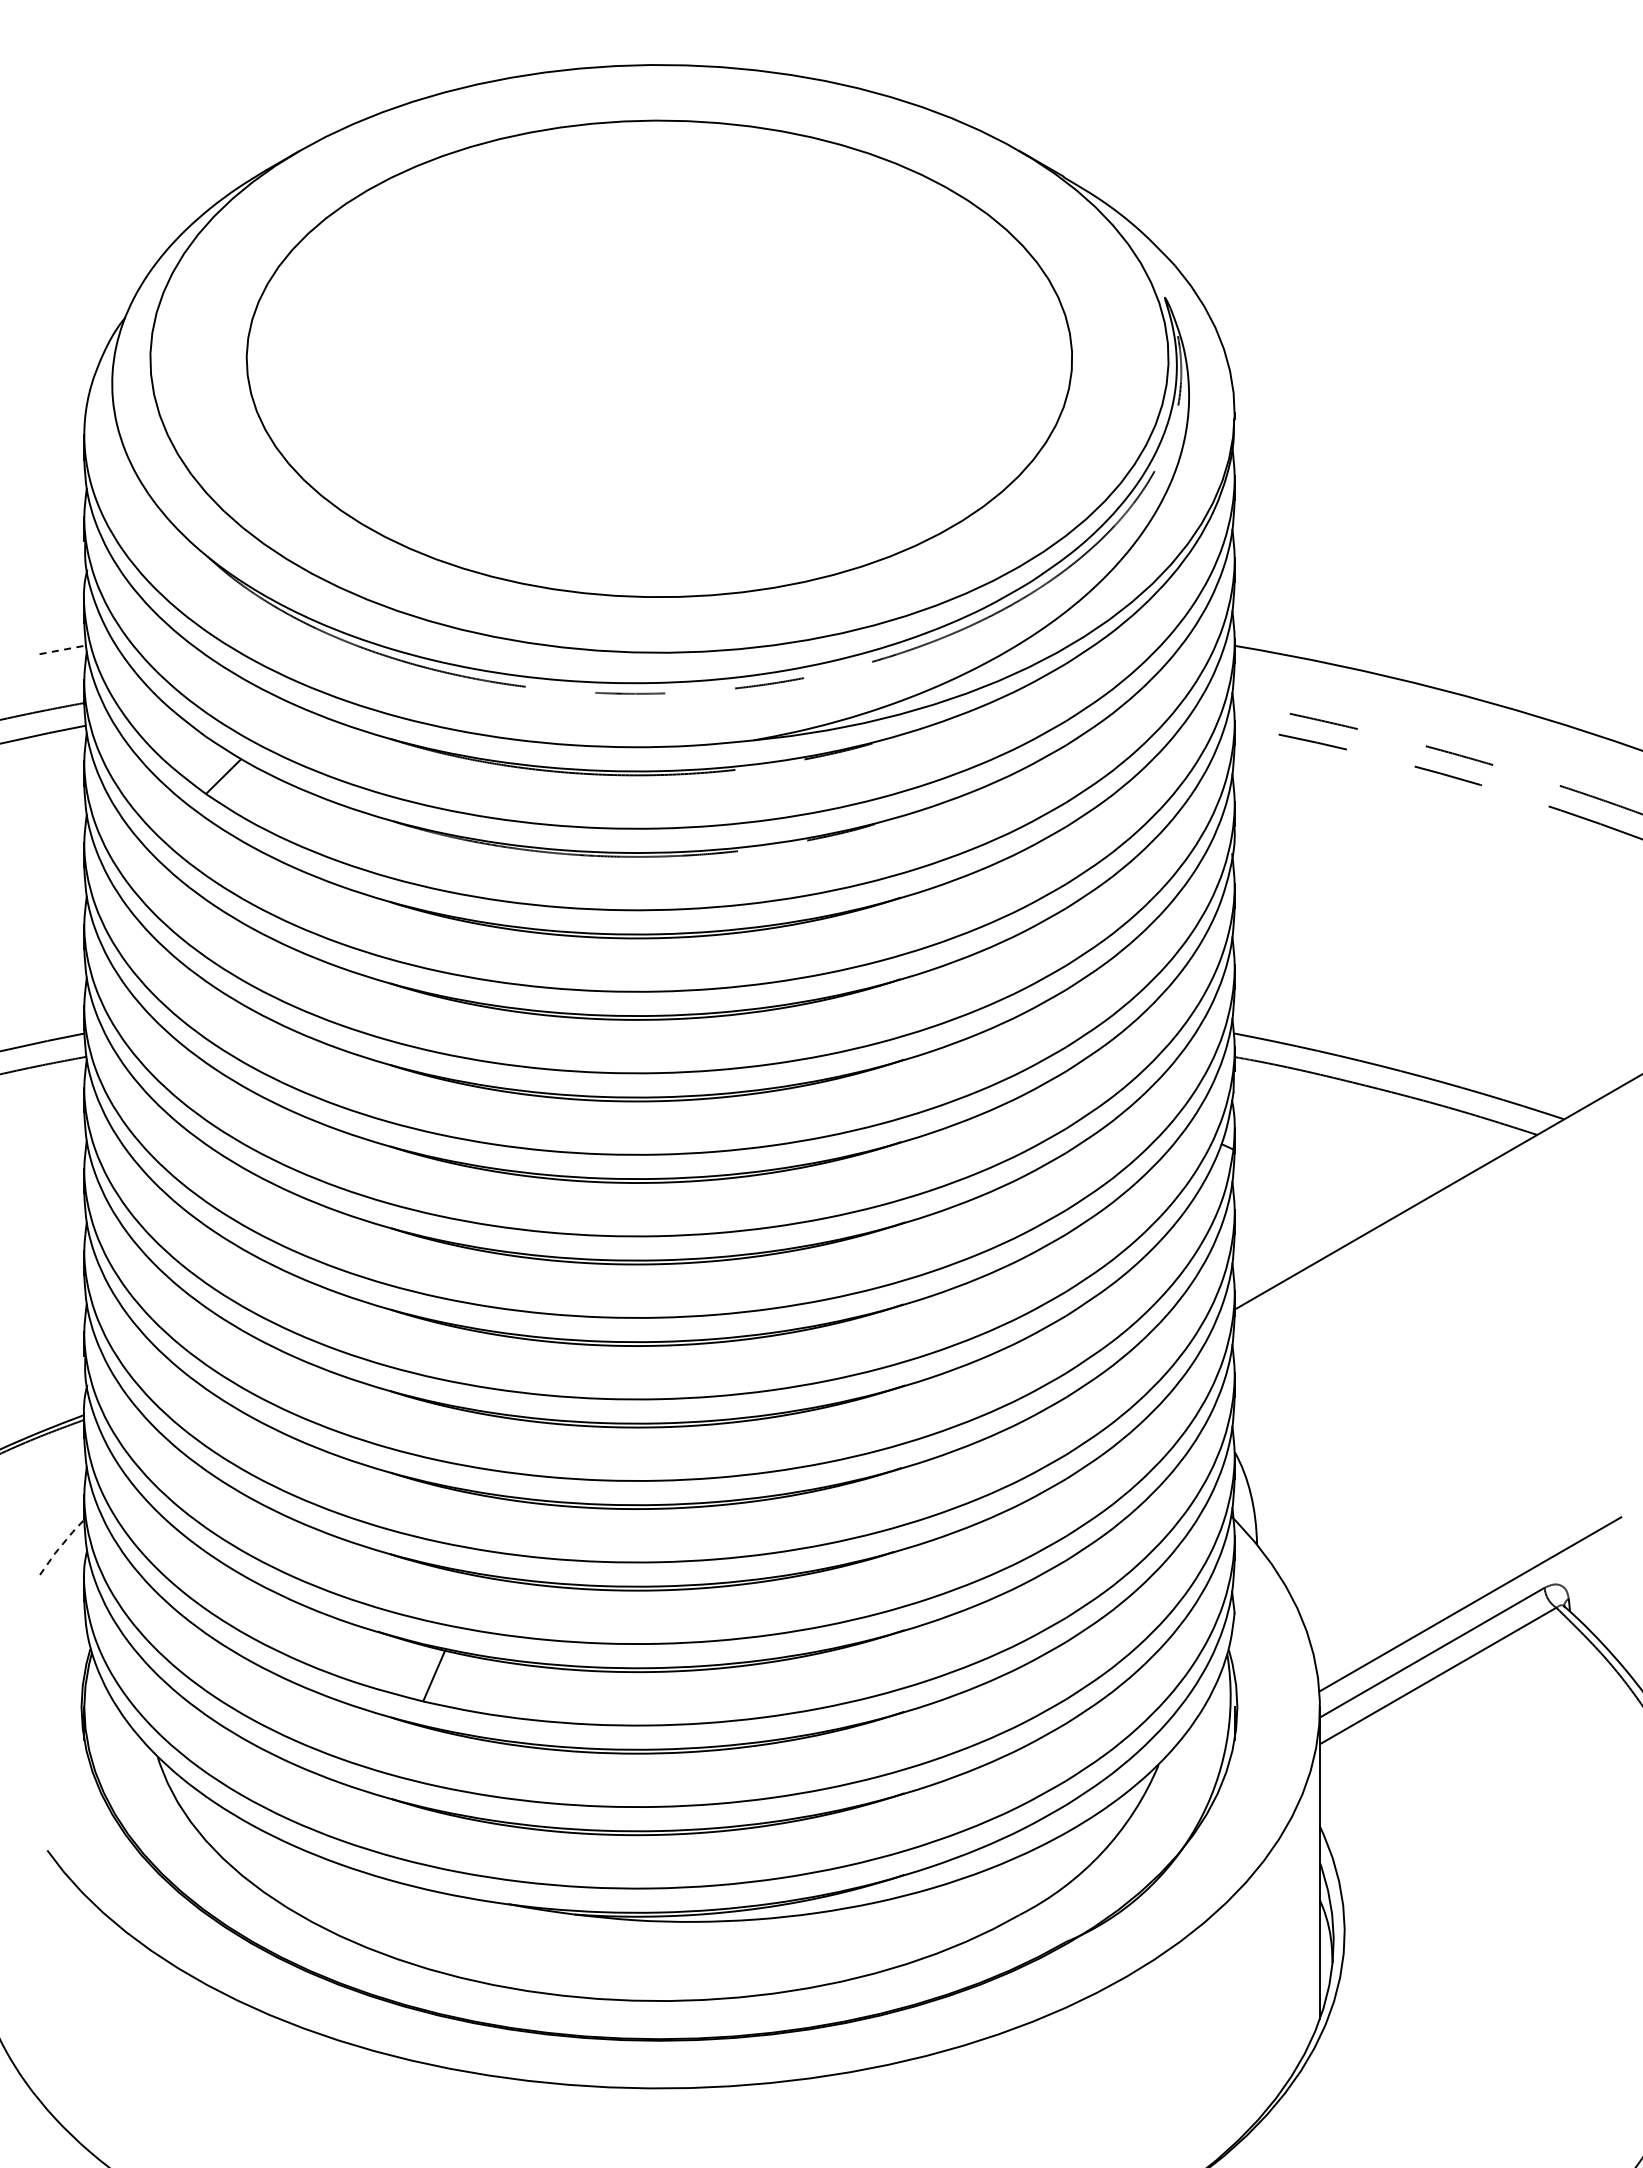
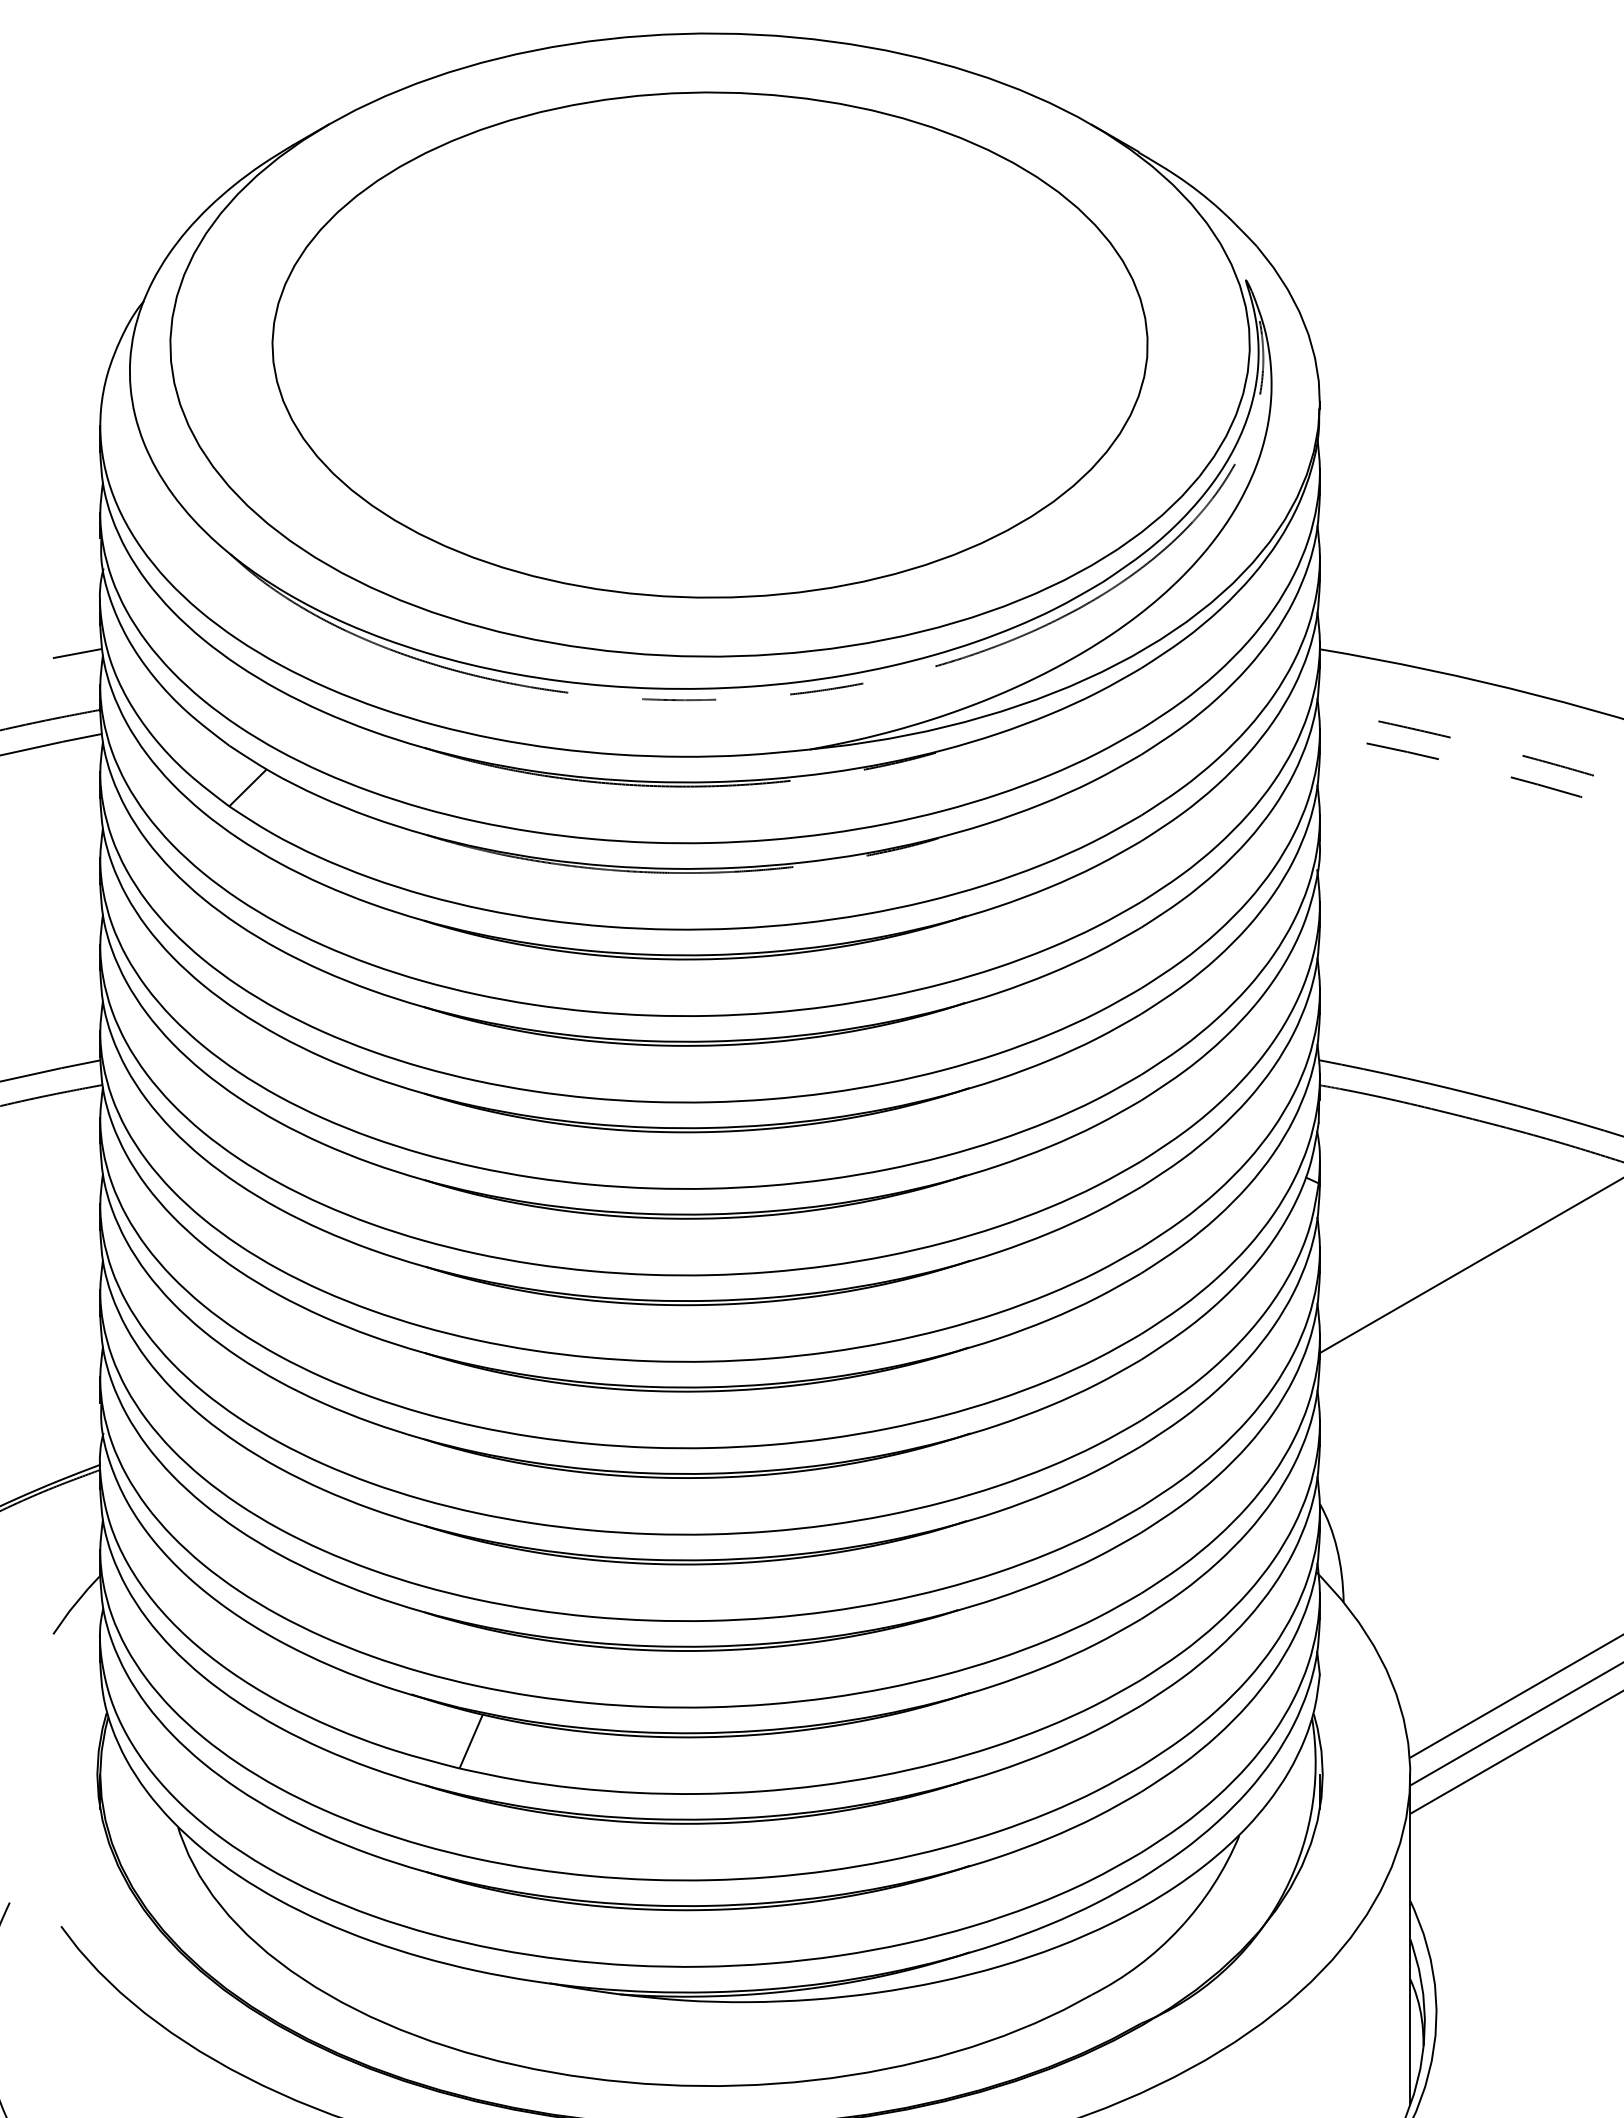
line: (62, 649) -> (77, 653), dashed -> solid
line: (60, 1546) -> (75, 1604), dashed -> solid

